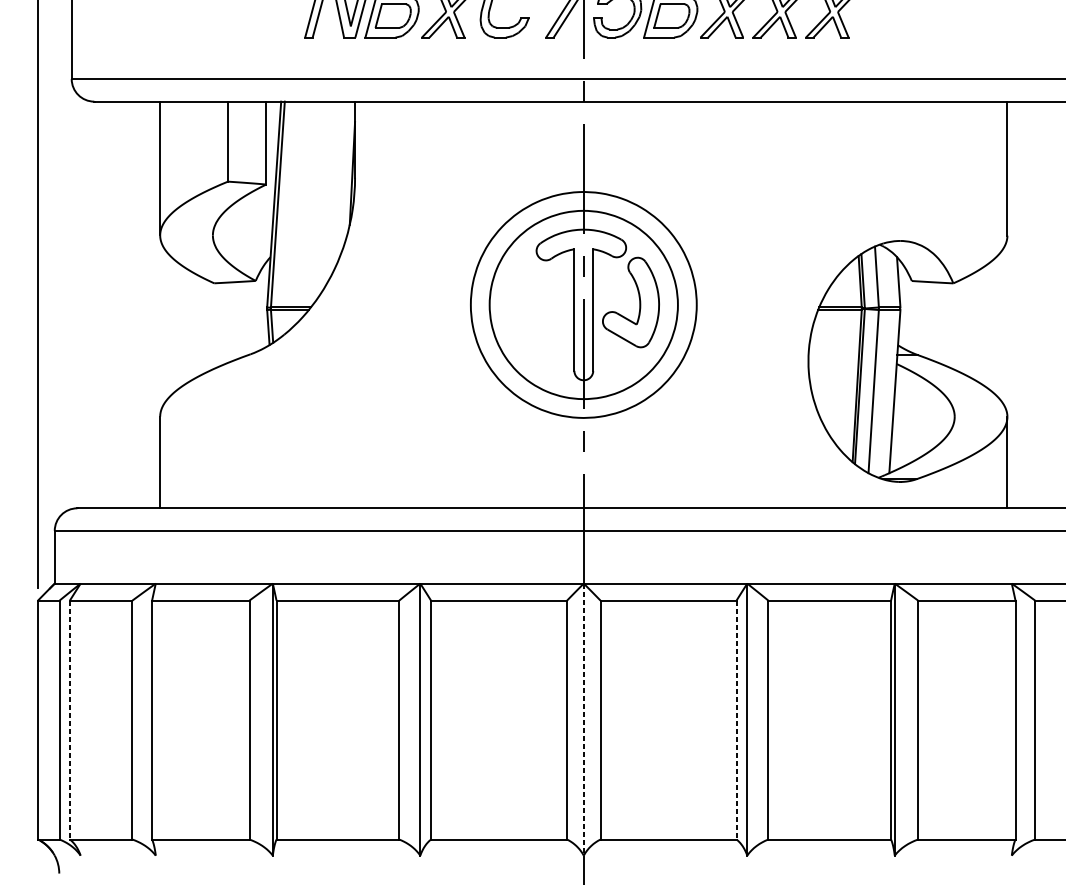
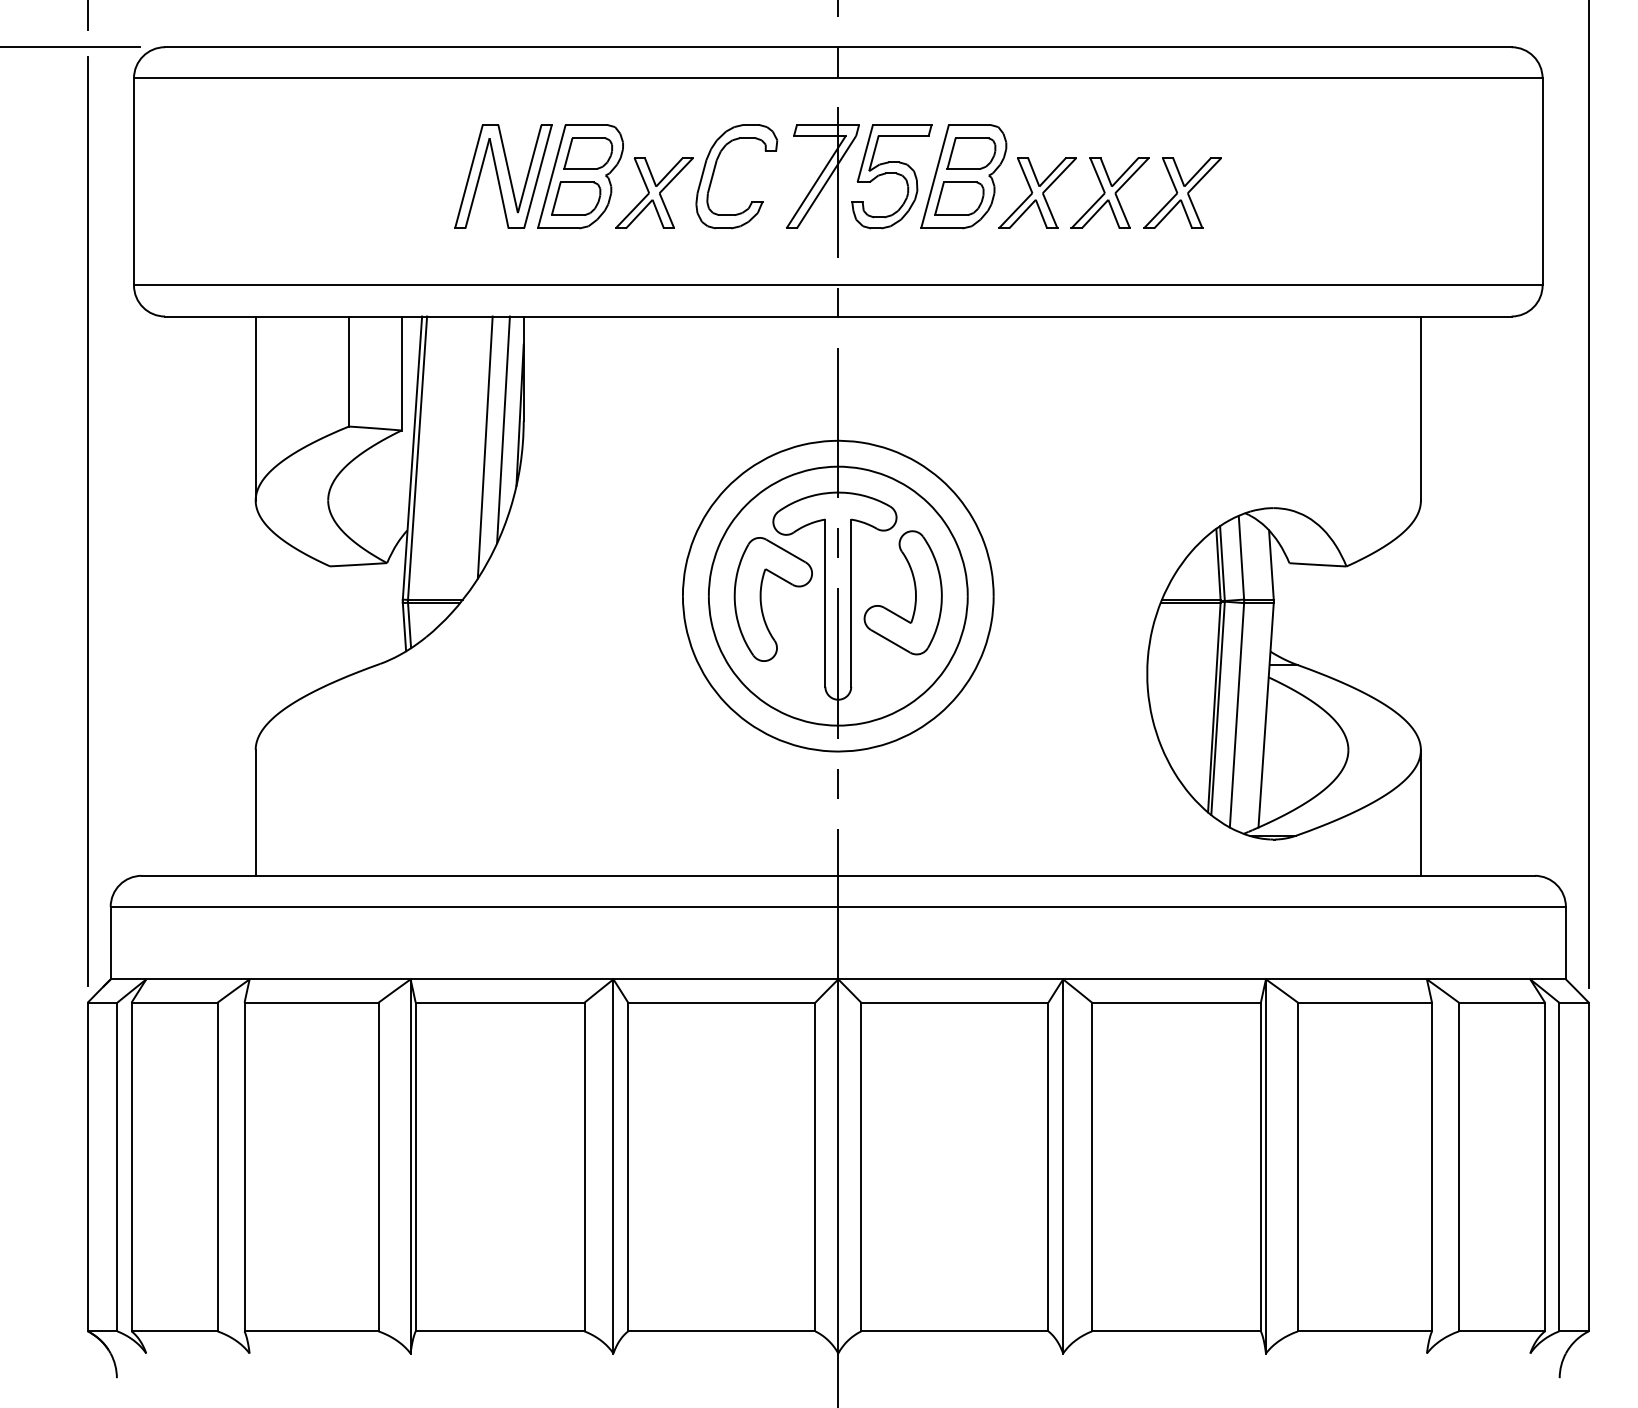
line: (340, 183) -> (503, 429), added
line: (326, 196) -> (484, 447), added
part: (527, 307) -> (761, 599), added
line: (583, 719) -> (838, 1166), dashed -> solid
line: (69, 720) -> (131, 1167), dashed -> solid
line: (736, 720) -> (1048, 1167), dashed -> solid

